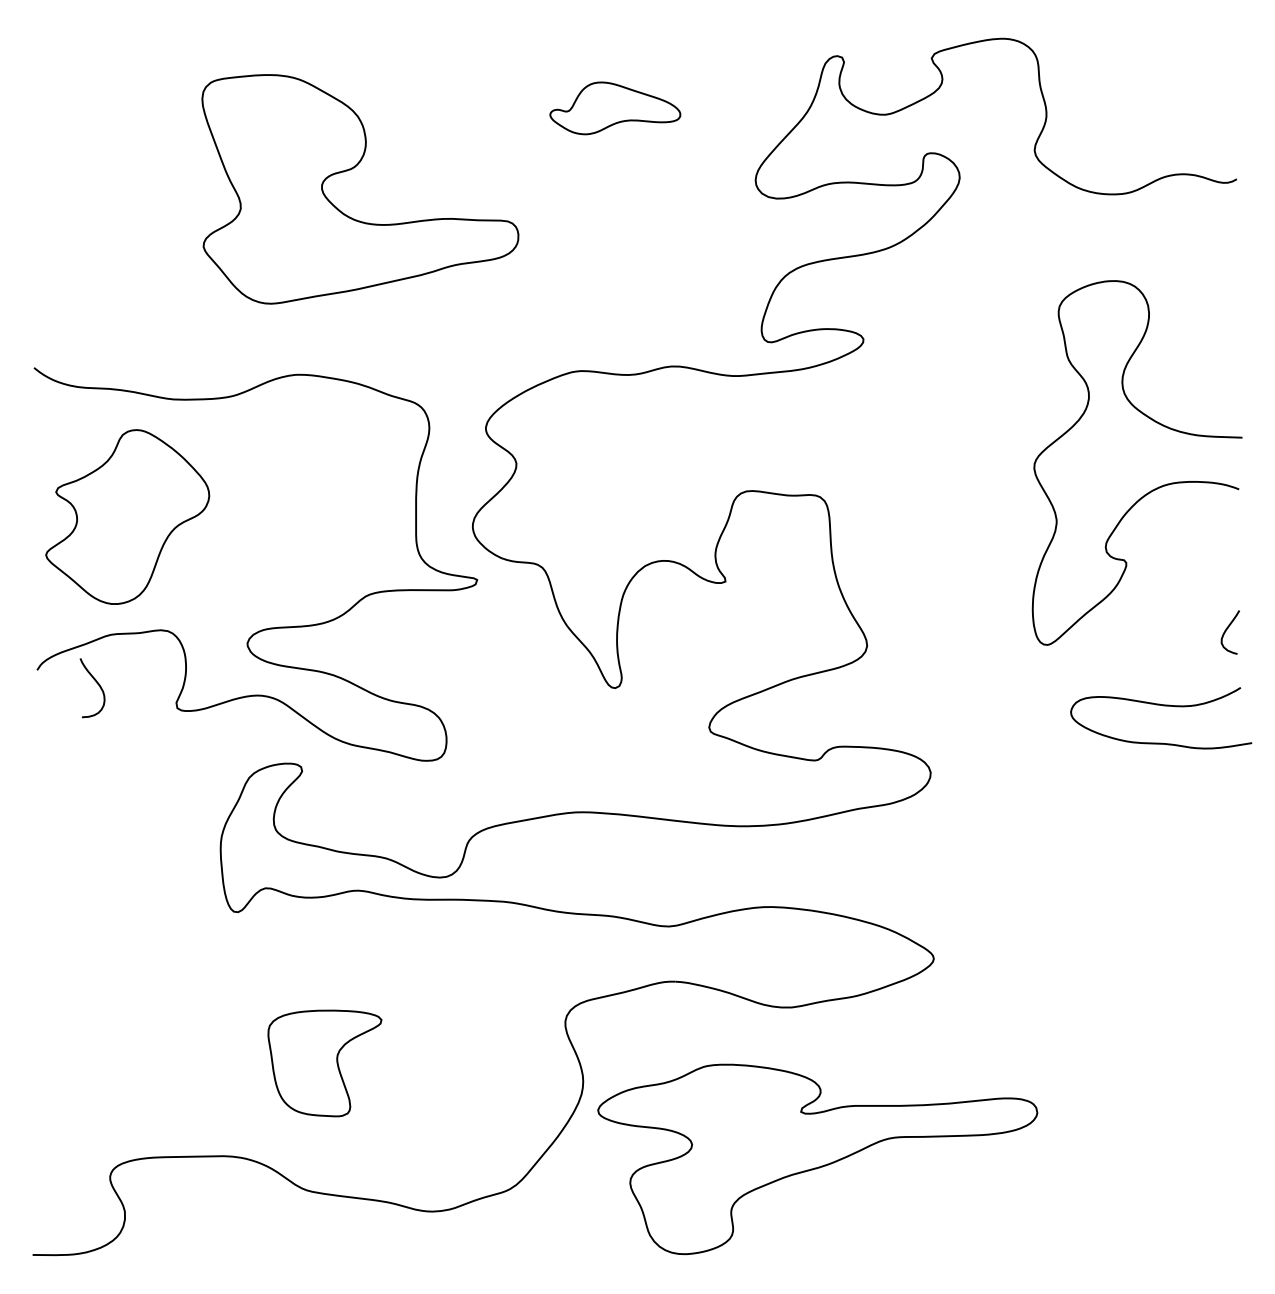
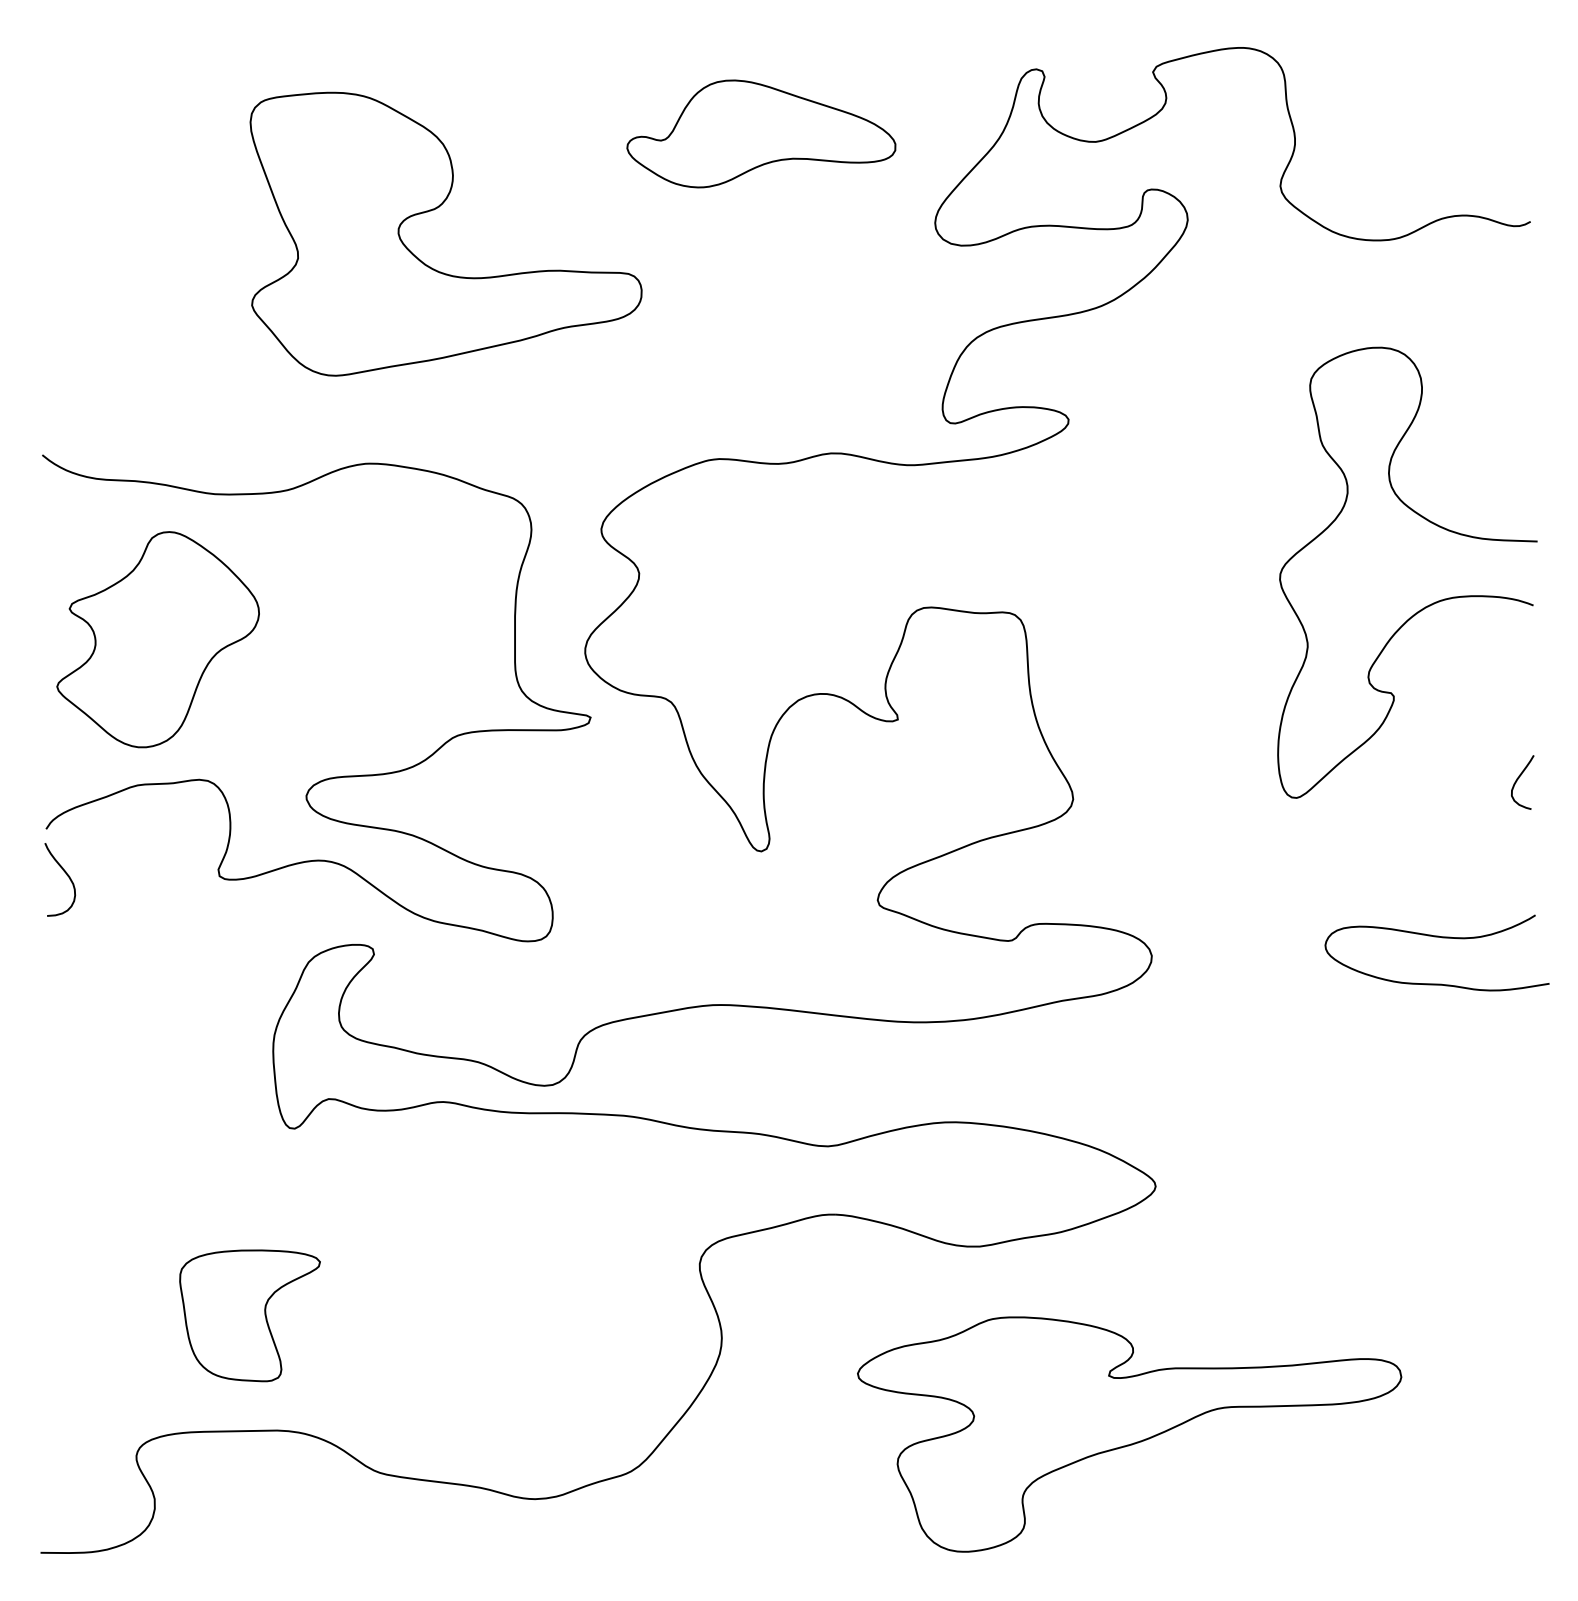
part: (615, 108) -> (761, 134), size x1.67
curve: (96, 683) -> (65, 874), moved
curve: (1163, 706) -> (1439, 938), moved
part: (324, 1063) -> (249, 1315), moved
part: (817, 1158) -> (1129, 1433), moved

